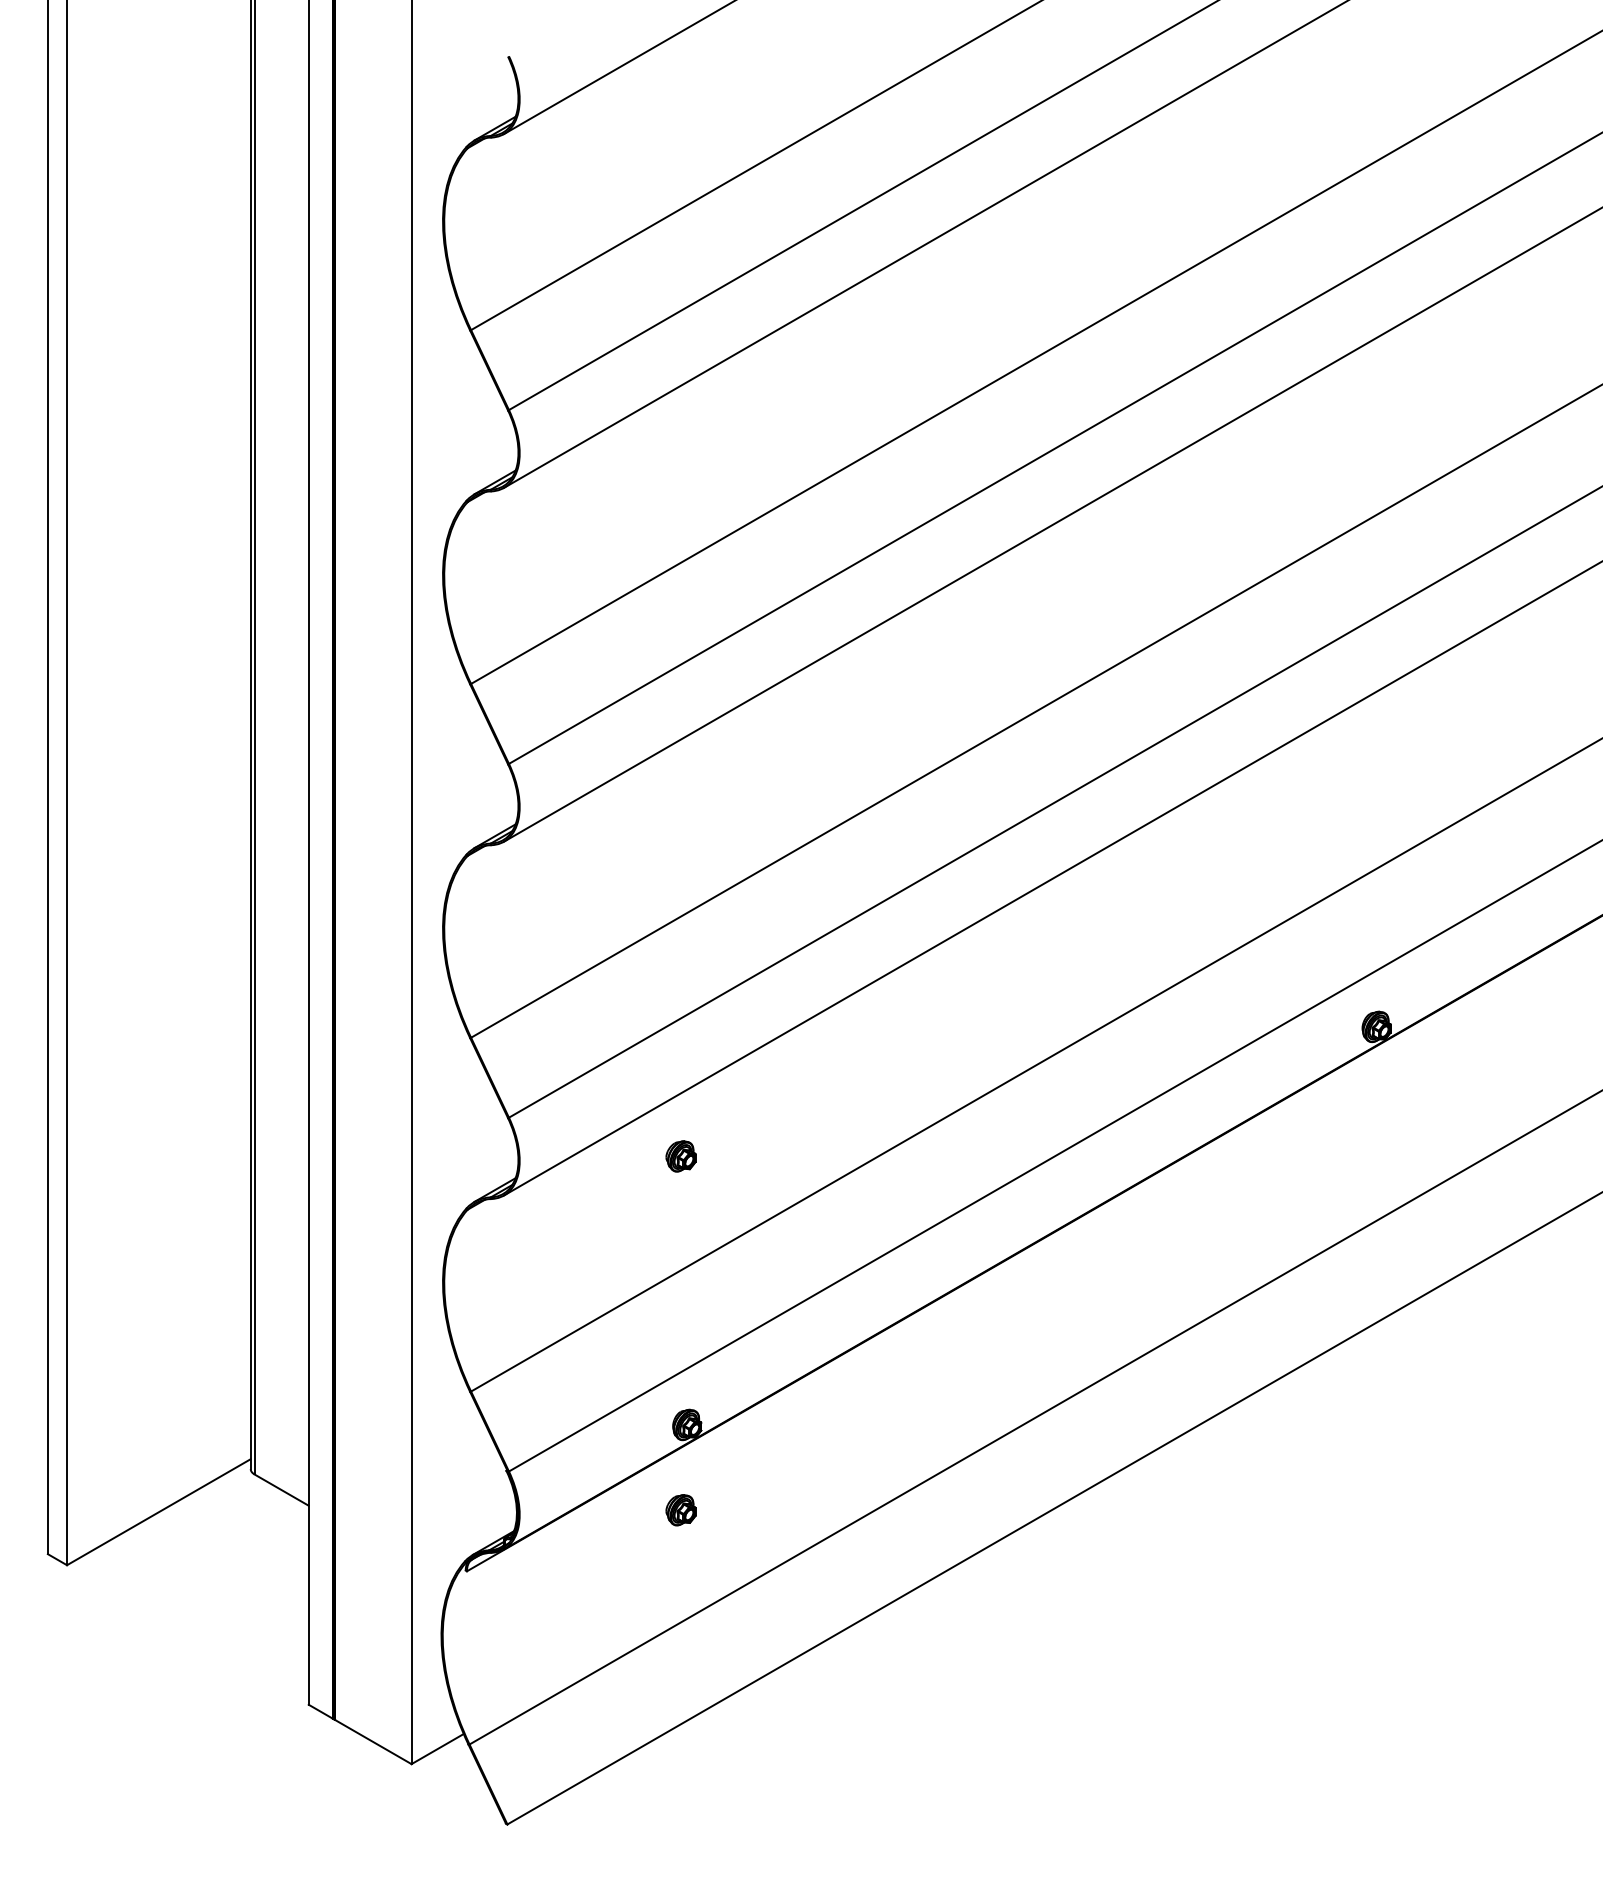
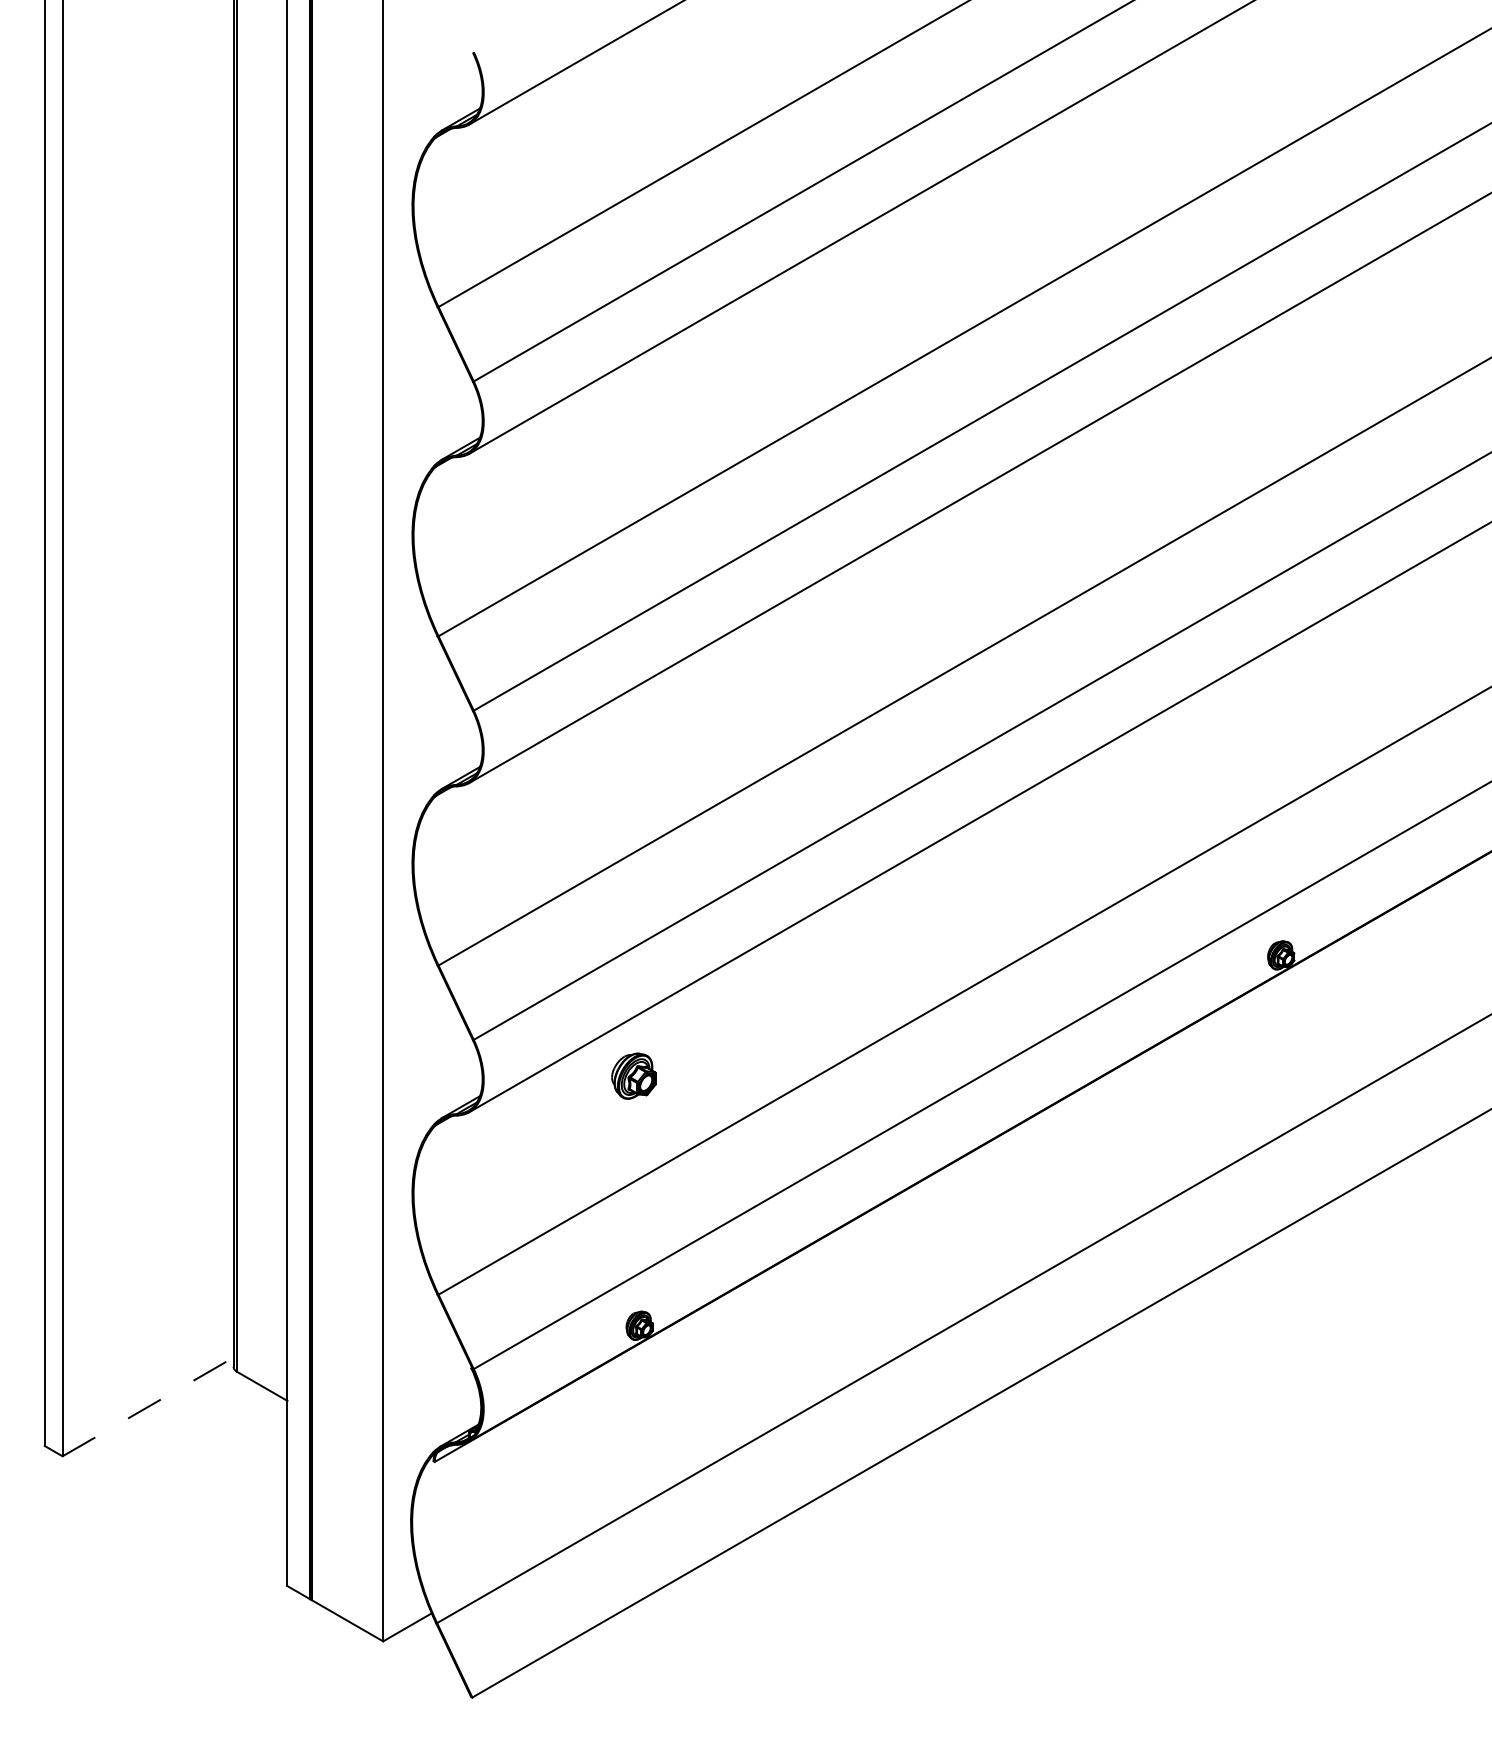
part: (680, 1155) -> (633, 1075), size x1.6
part: (680, 1510) -> (633, 1405), removed
line: (159, 1511) -> (148, 1406), solid -> dashed

